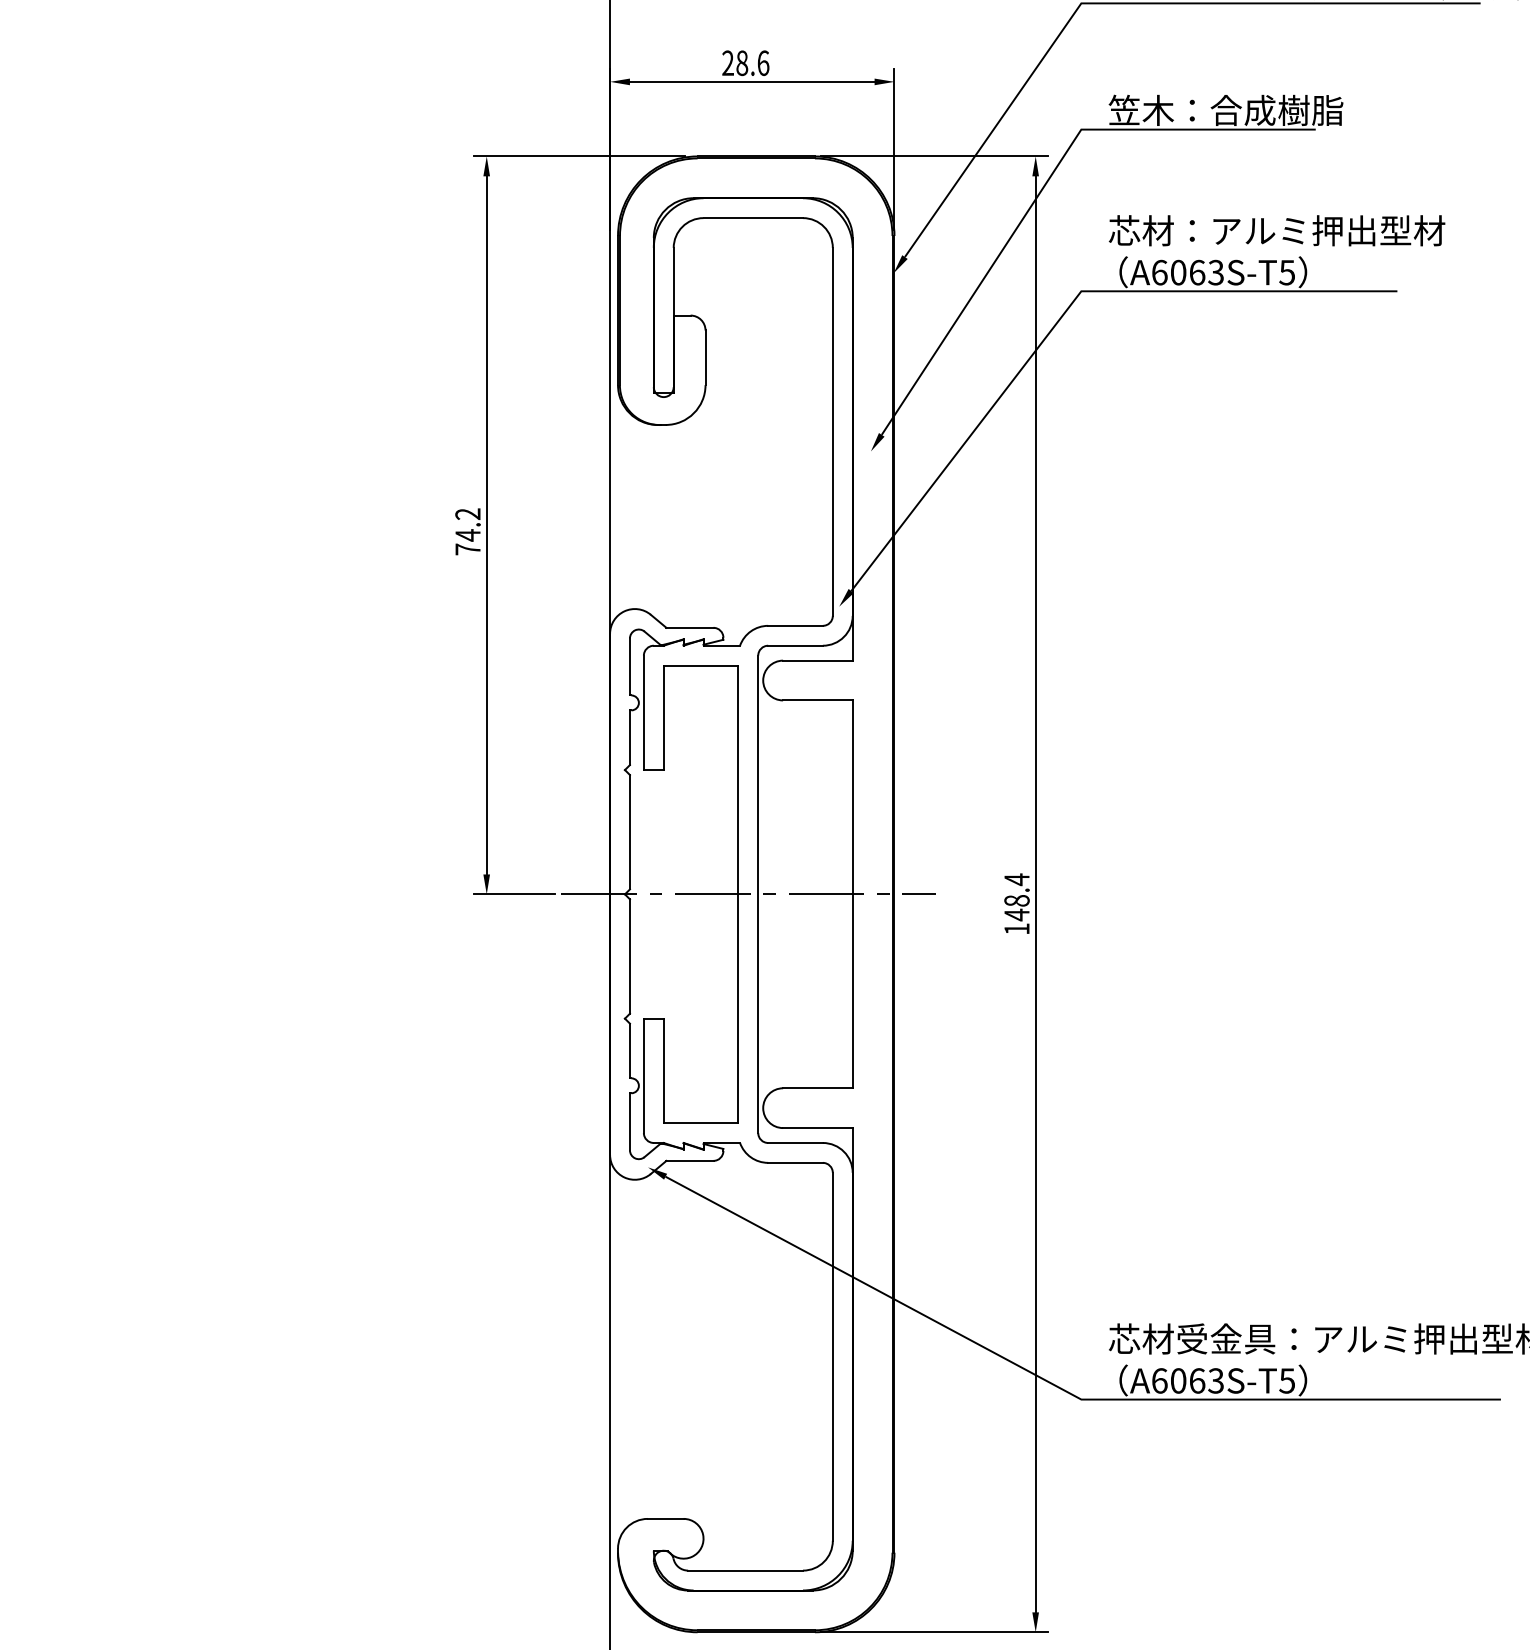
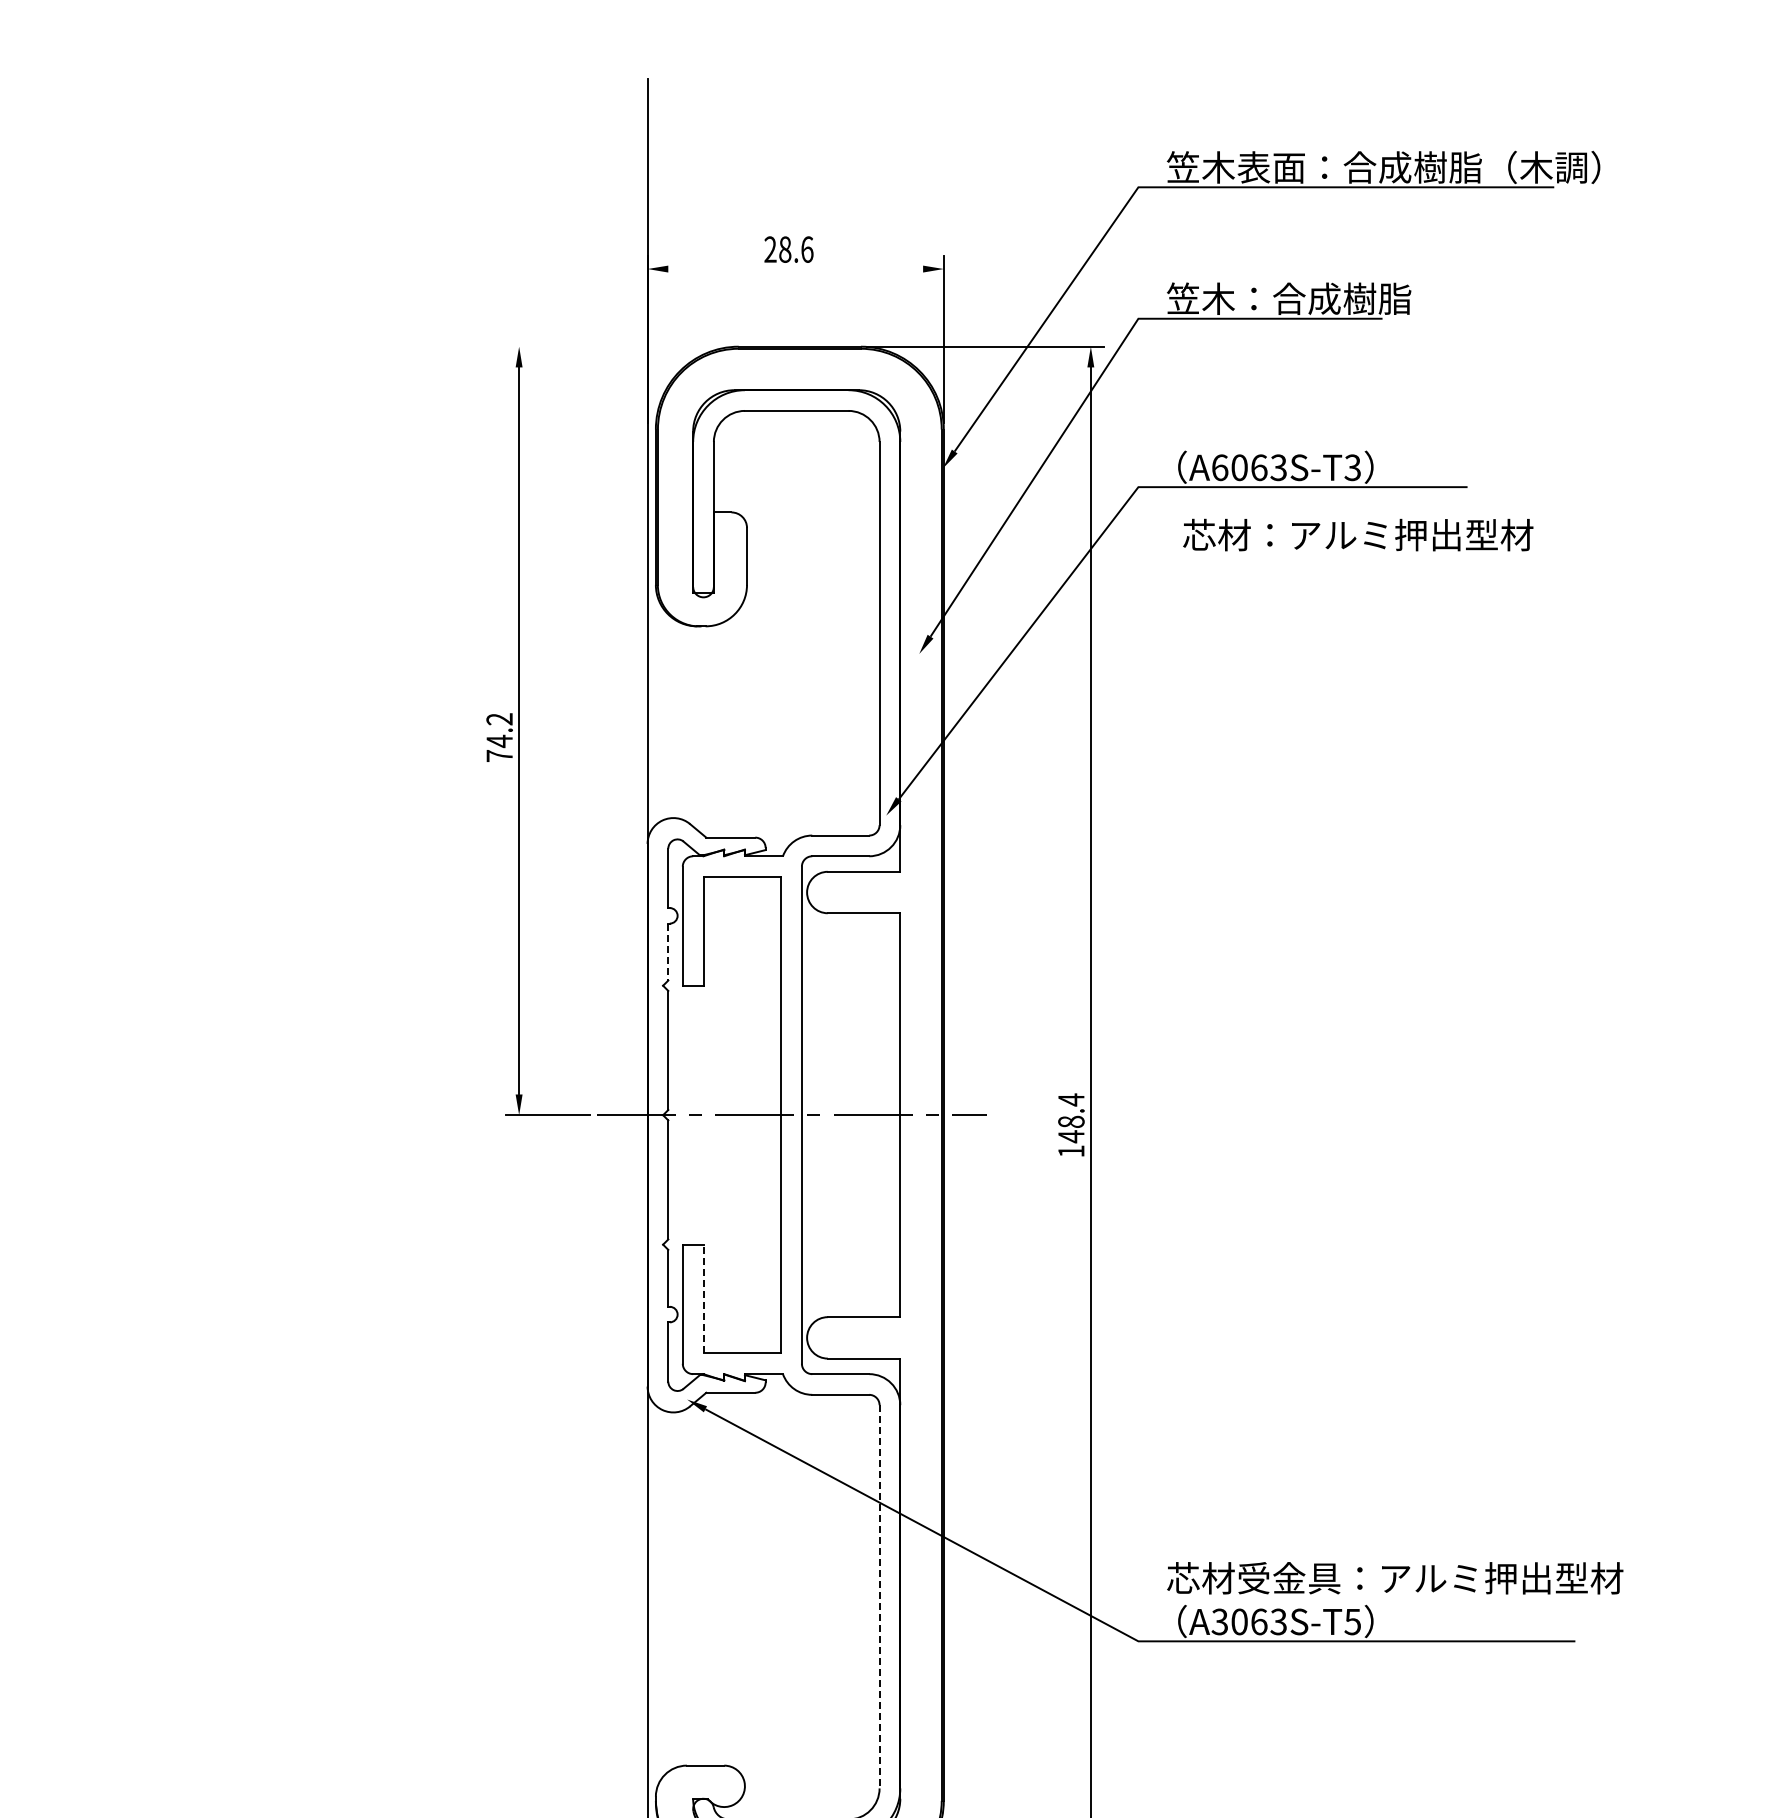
line: (752, 82) -> (795, 269), removed
line: (580, 156) -> (616, 346), removed
text: (1277, 230) -> (1358, 534), moved
text: (1286, 272) -> (1352, 467), A6063S-T5 -> A6063S-T3
line: (630, 738) -> (668, 952), solid -> dashed
line: (663, 1070) -> (703, 1298), solid -> dashed
line: (832, 1356) -> (879, 1596), solid -> dashed
text: (1159, 1380) -> (1219, 1621), A6063S-T5 -> A3063S-T5

